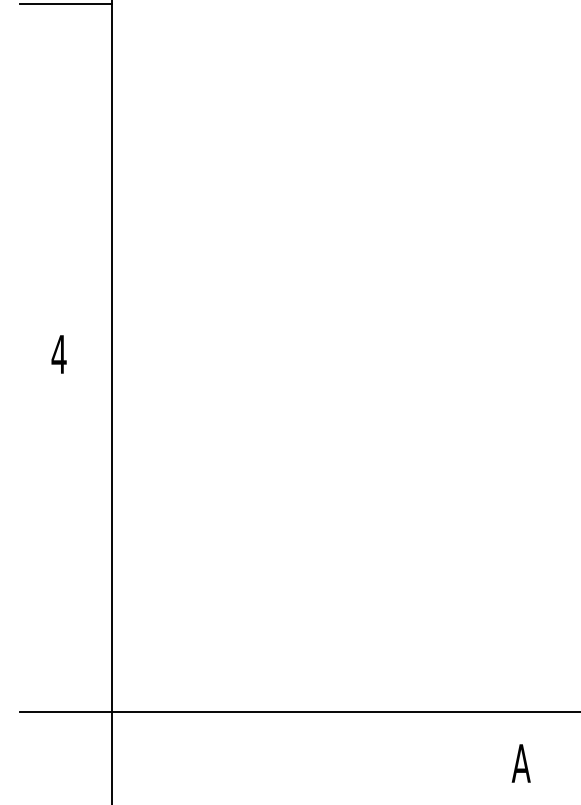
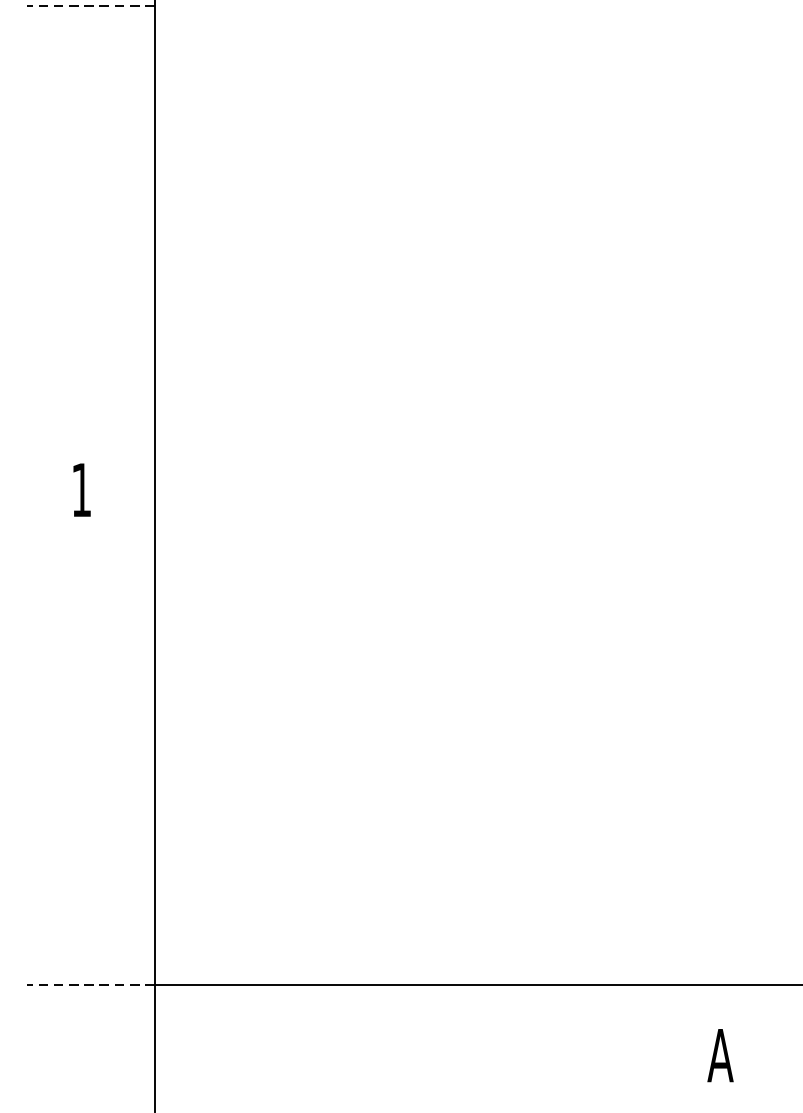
line: (65, 4) -> (90, 6), solid -> dashed
text: (58, 354) -> (80, 490), 4 -> 1
line: (65, 712) -> (90, 985), solid -> dashed

